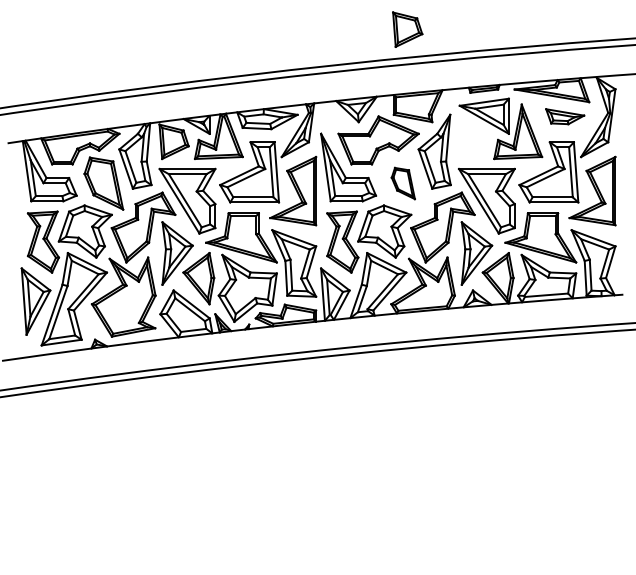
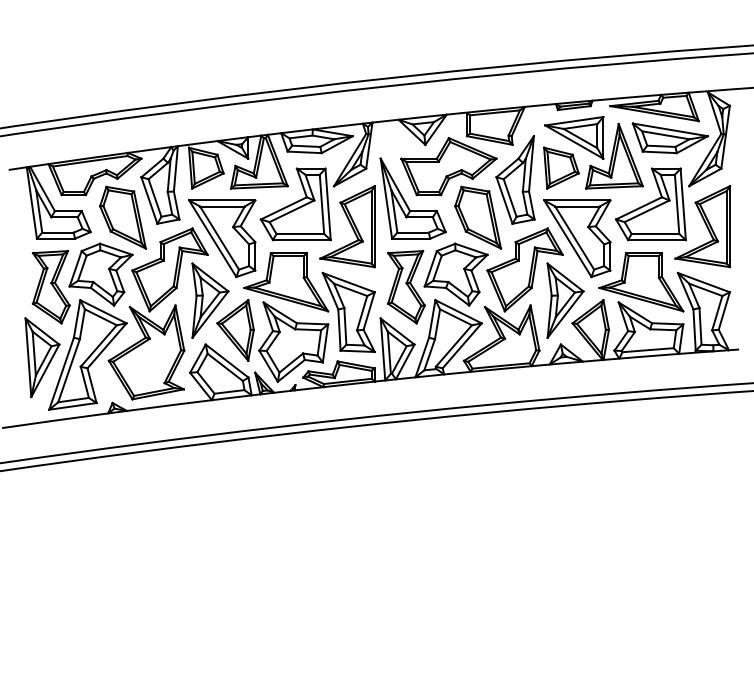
part: (407, 29) -> (561, 167), moved
part: (564, 116) -> (669, 138), size x1.67
part: (403, 183) -> (478, 217), size x1.67

